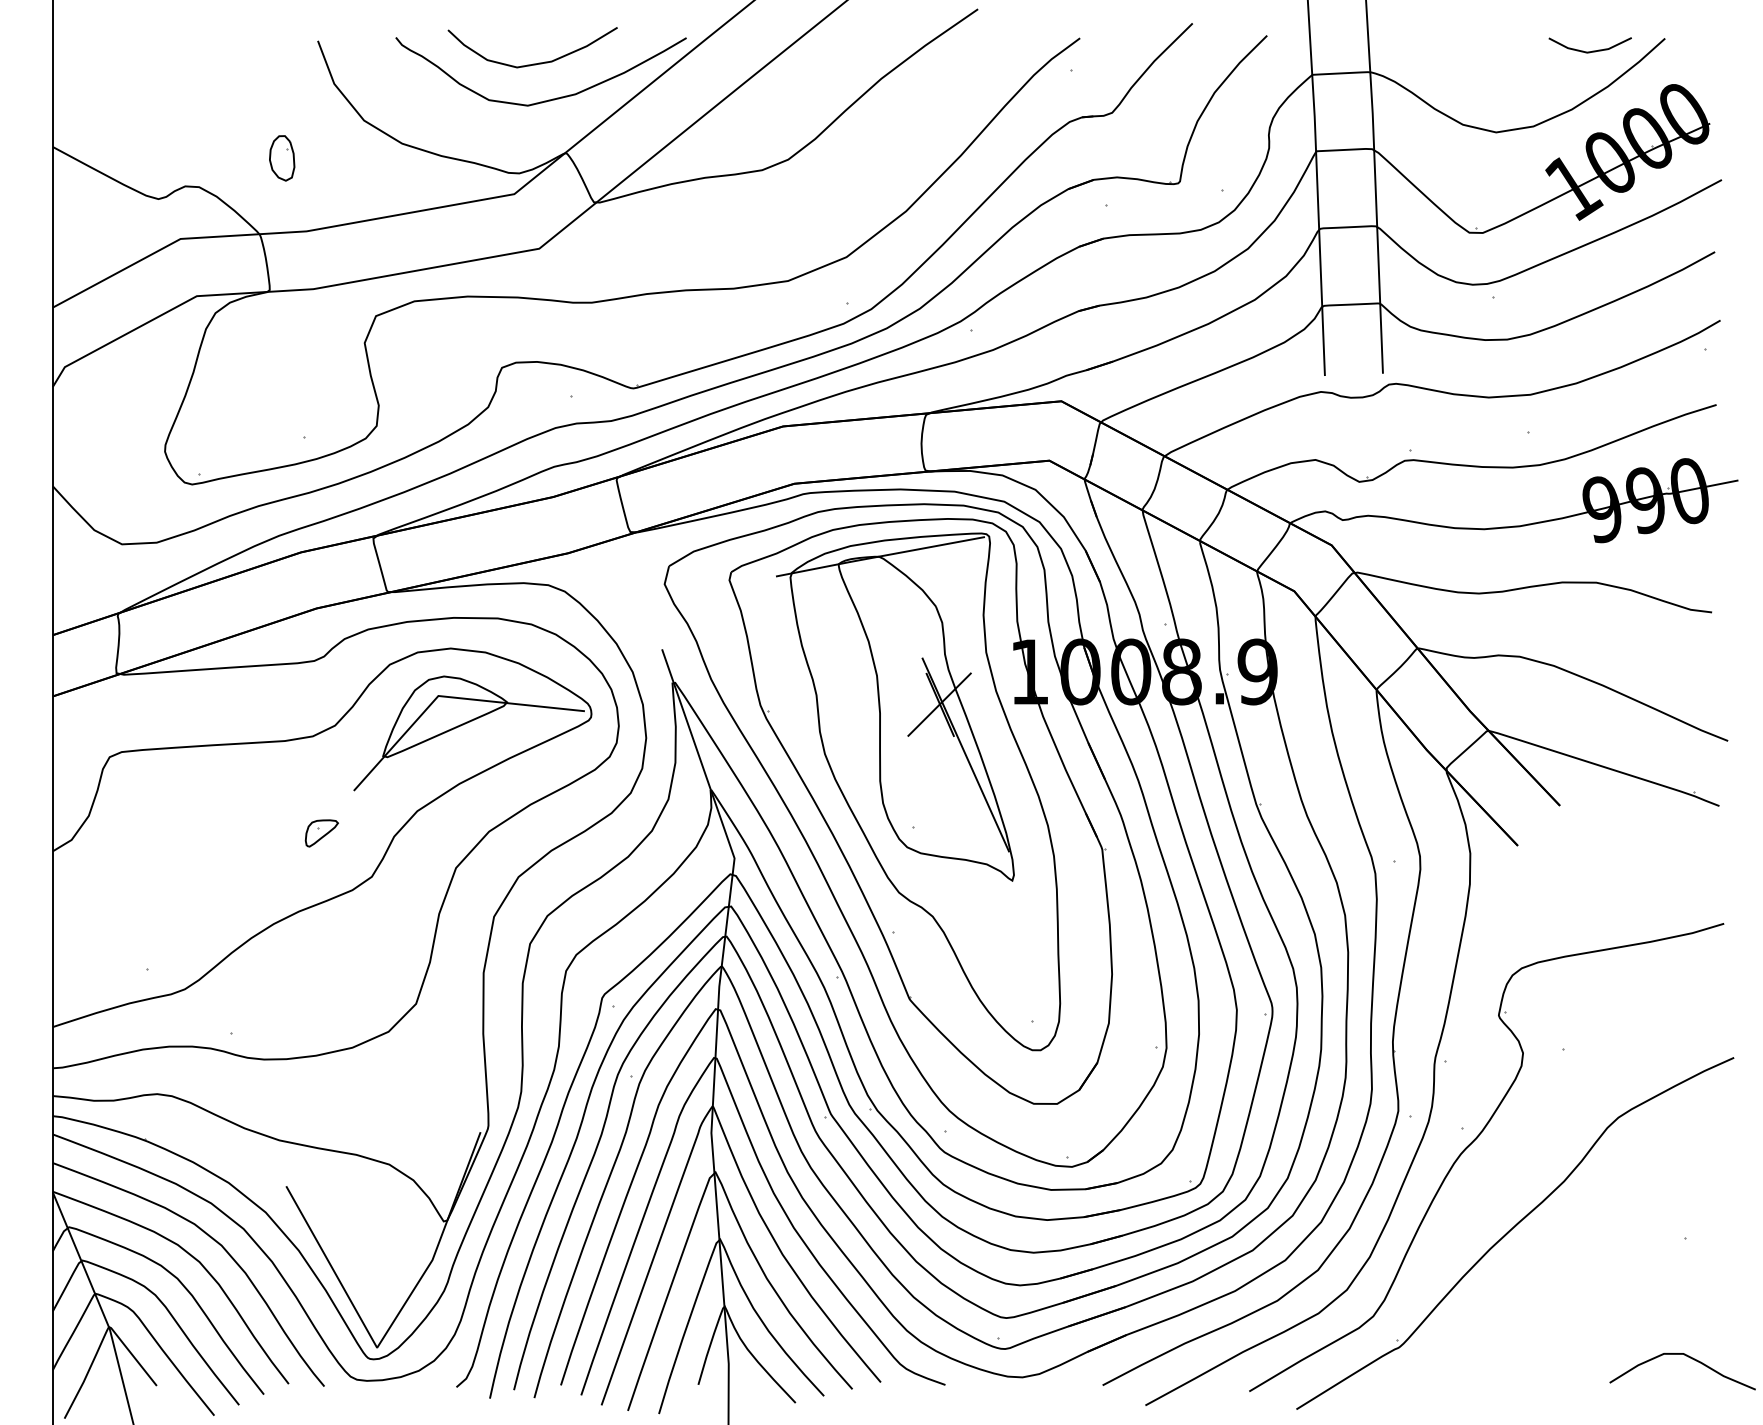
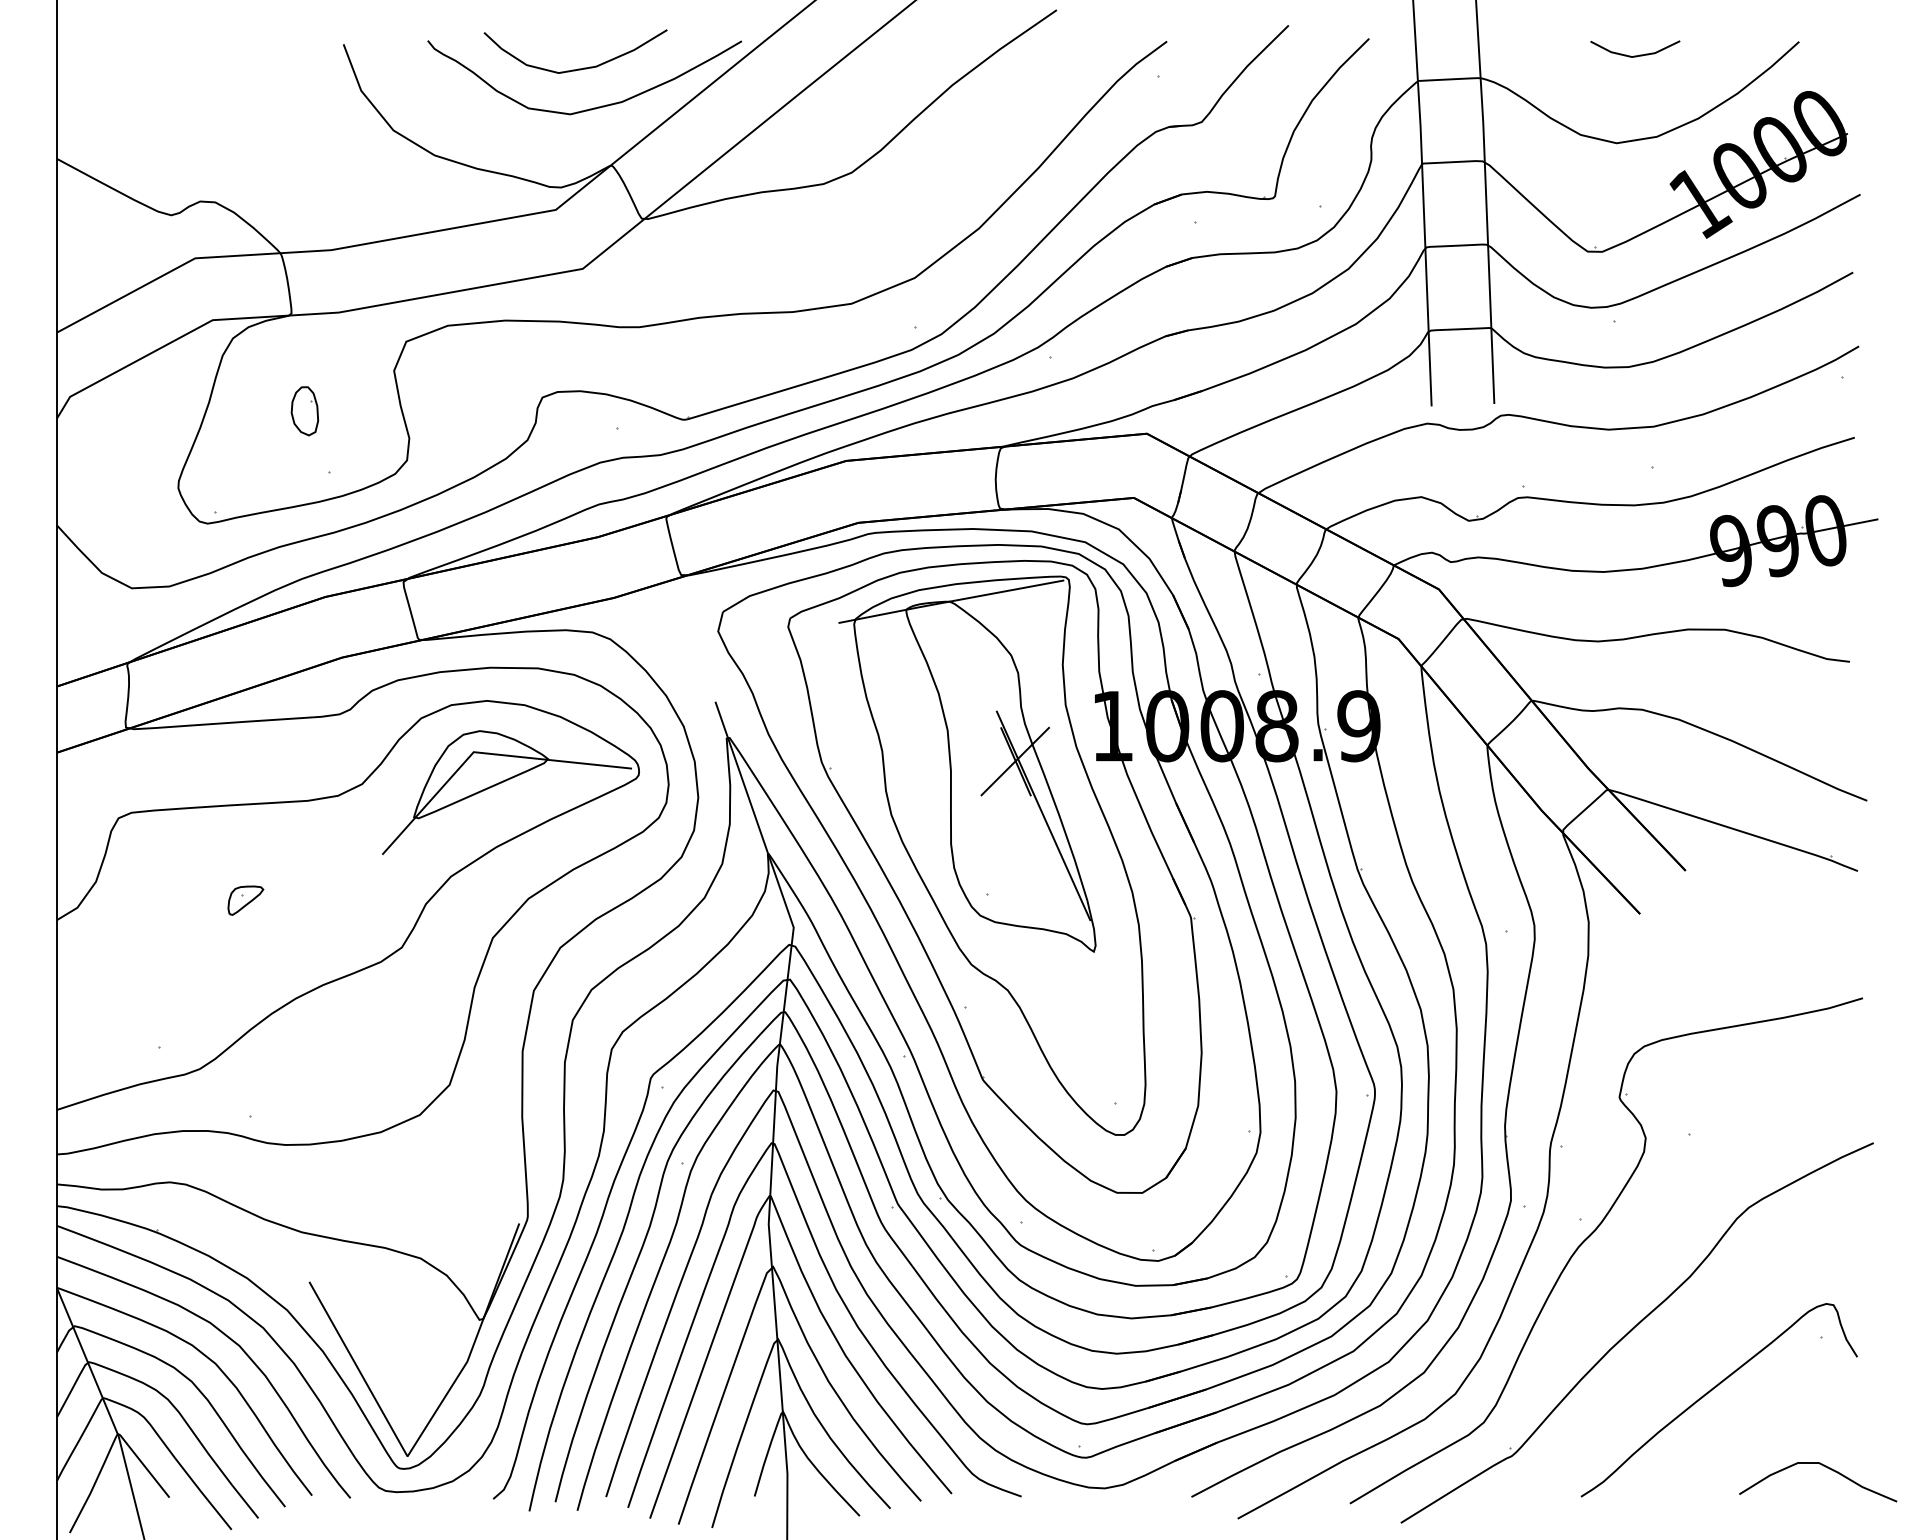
line: (1590, 51) -> (1635, 55), moved
part: (281, 158) -> (304, 411), moved
part: (321, 833) -> (245, 900), moved
curve: (1583, 1287) -> (1711, 1391), added

